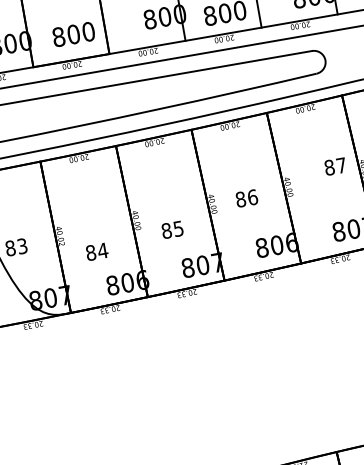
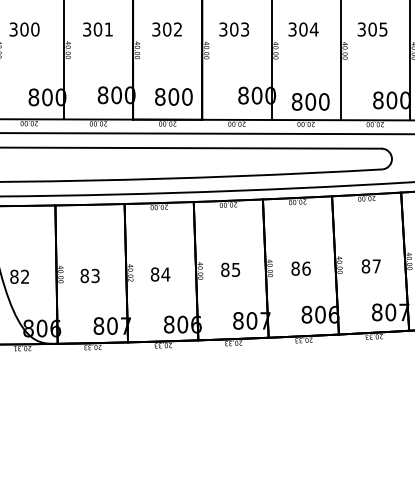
text: (334, 166) -> (370, 266), moved
text: (172, 229) -> (230, 269), moved
text: (96, 251) -> (160, 274), moved

